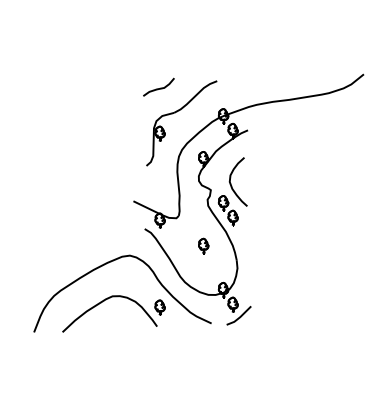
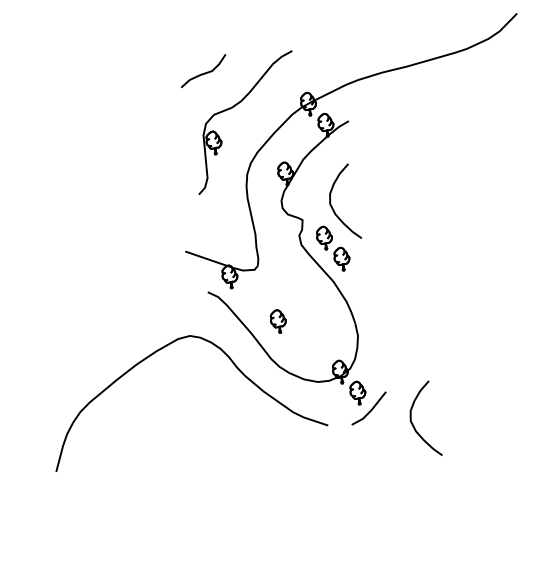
part: (203, 245) -> (278, 320), moved
part: (106, 300) -> (161, 409), removed
curve: (266, 328) -> (413, 423), added

